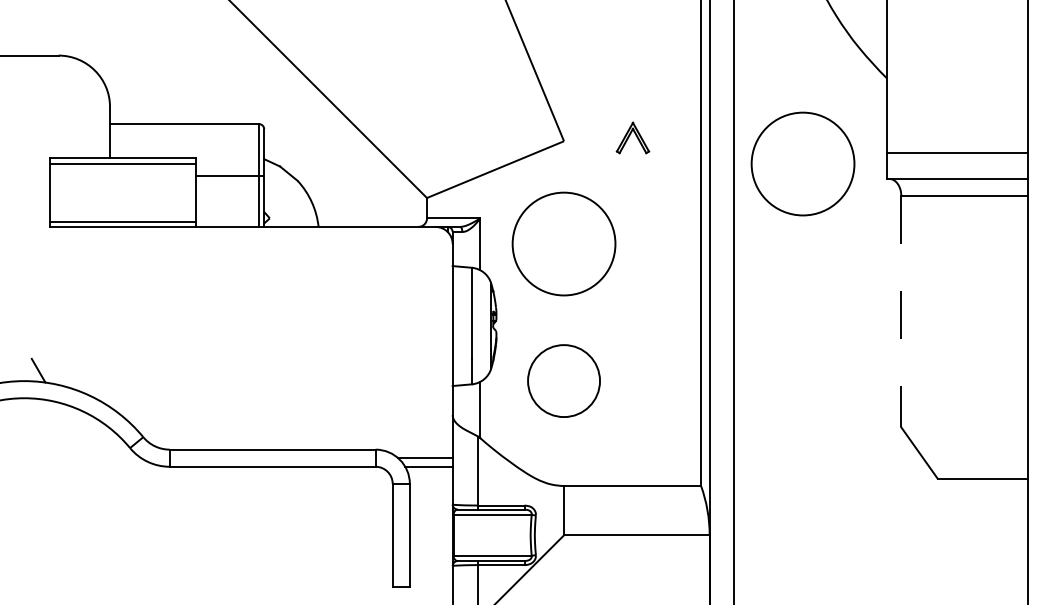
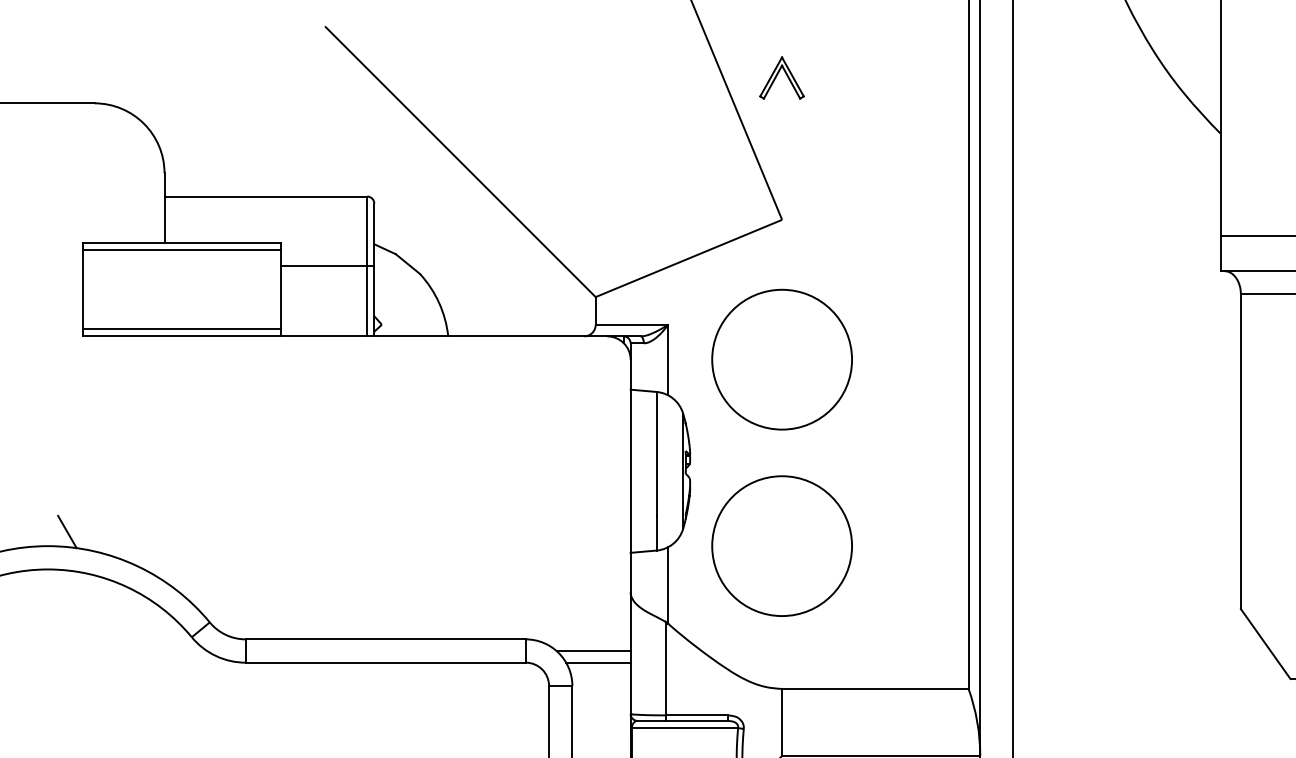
part: (632, 137) -> (781, 77), moved
circle: (802, 163) -> (1106, 250), removed
line: (901, 311) -> (1241, 451), dashed -> solid
circle: (563, 380) -> (781, 545), size x1.43

